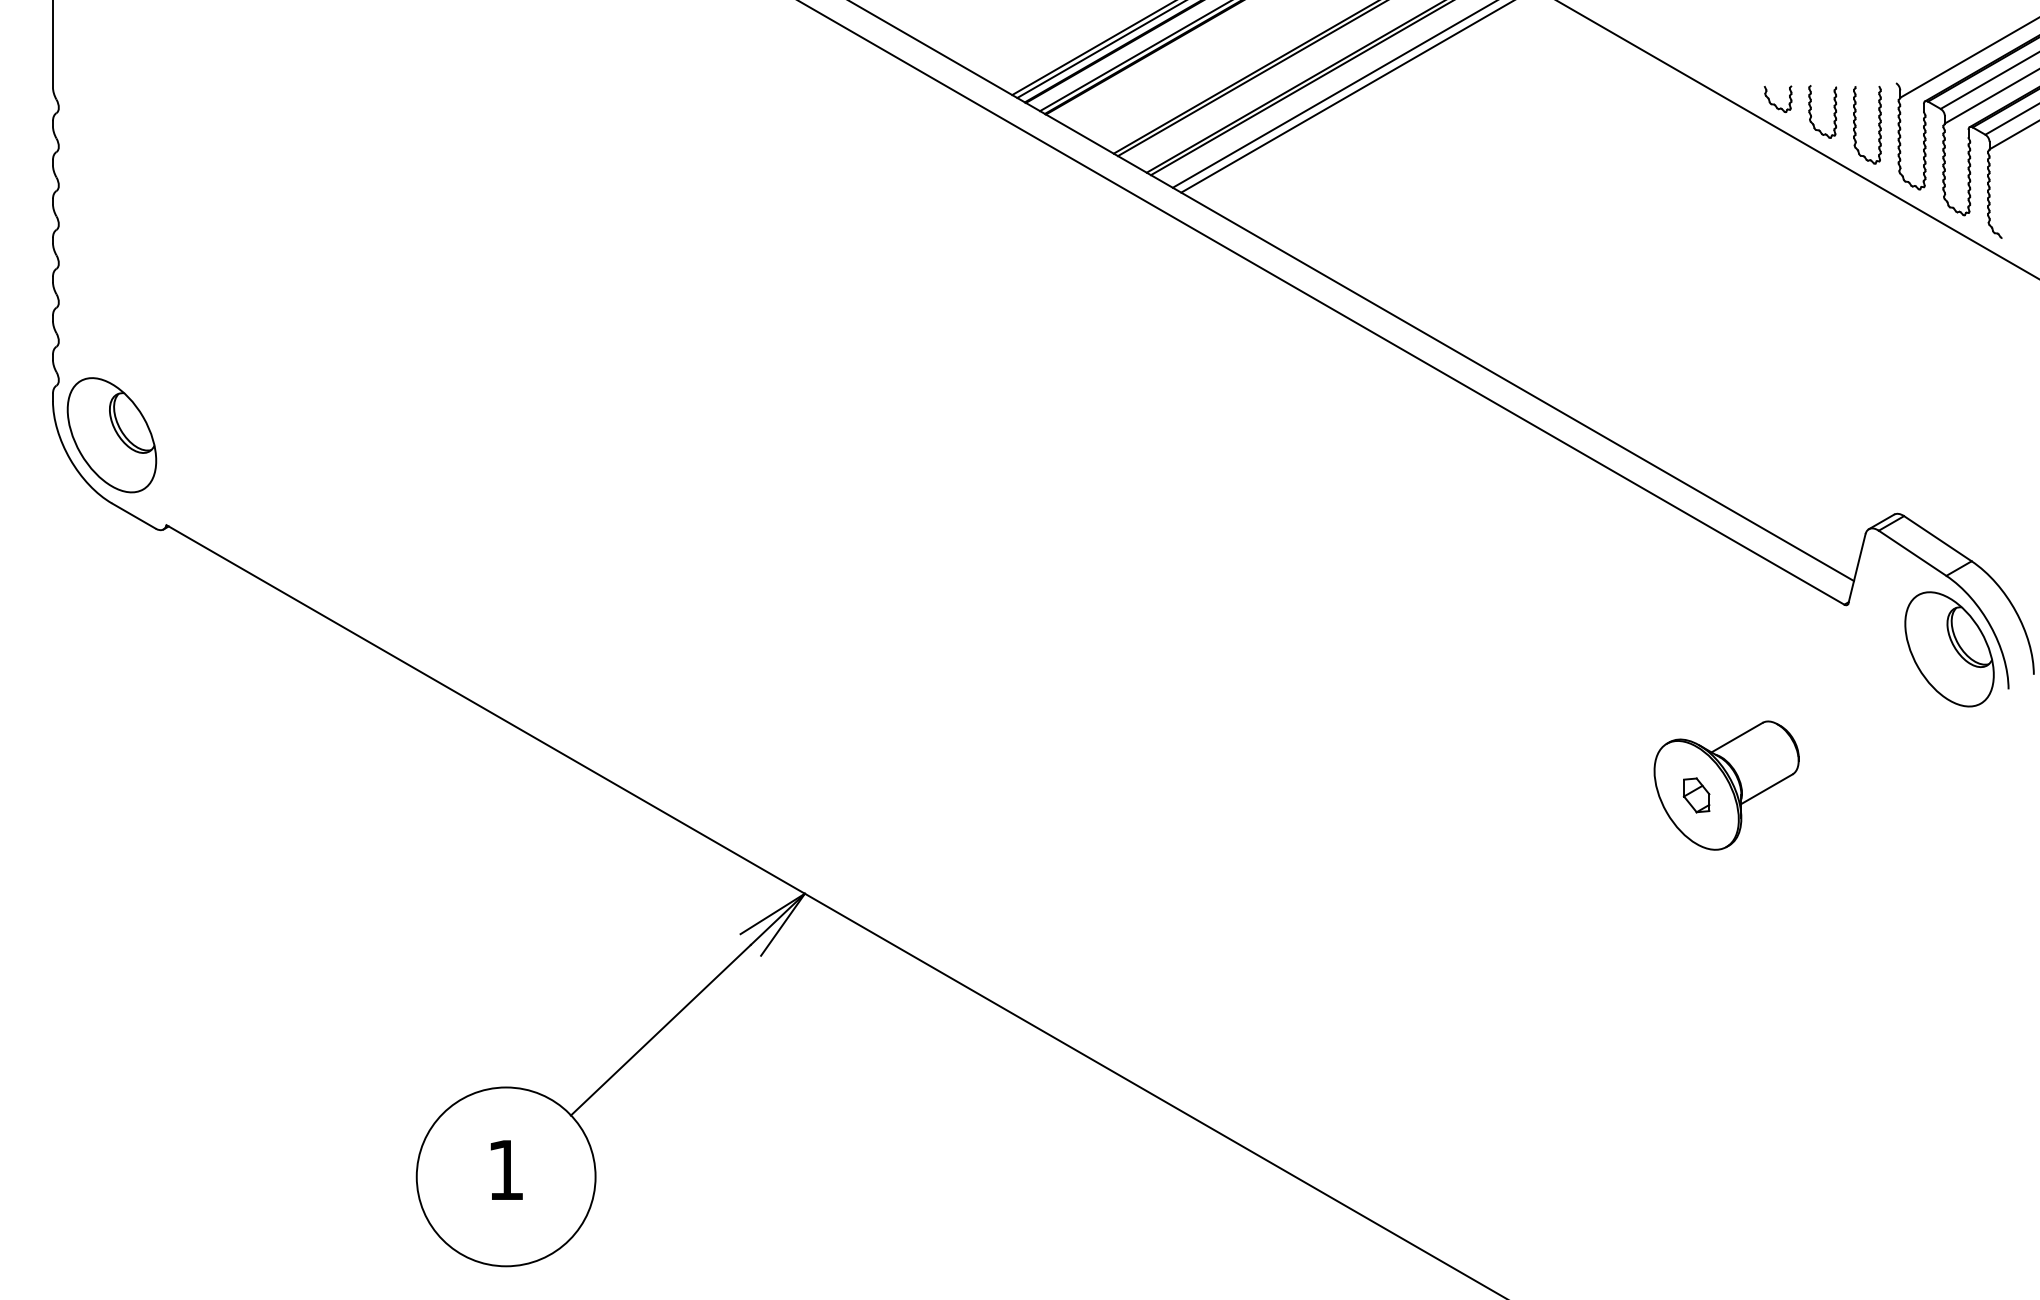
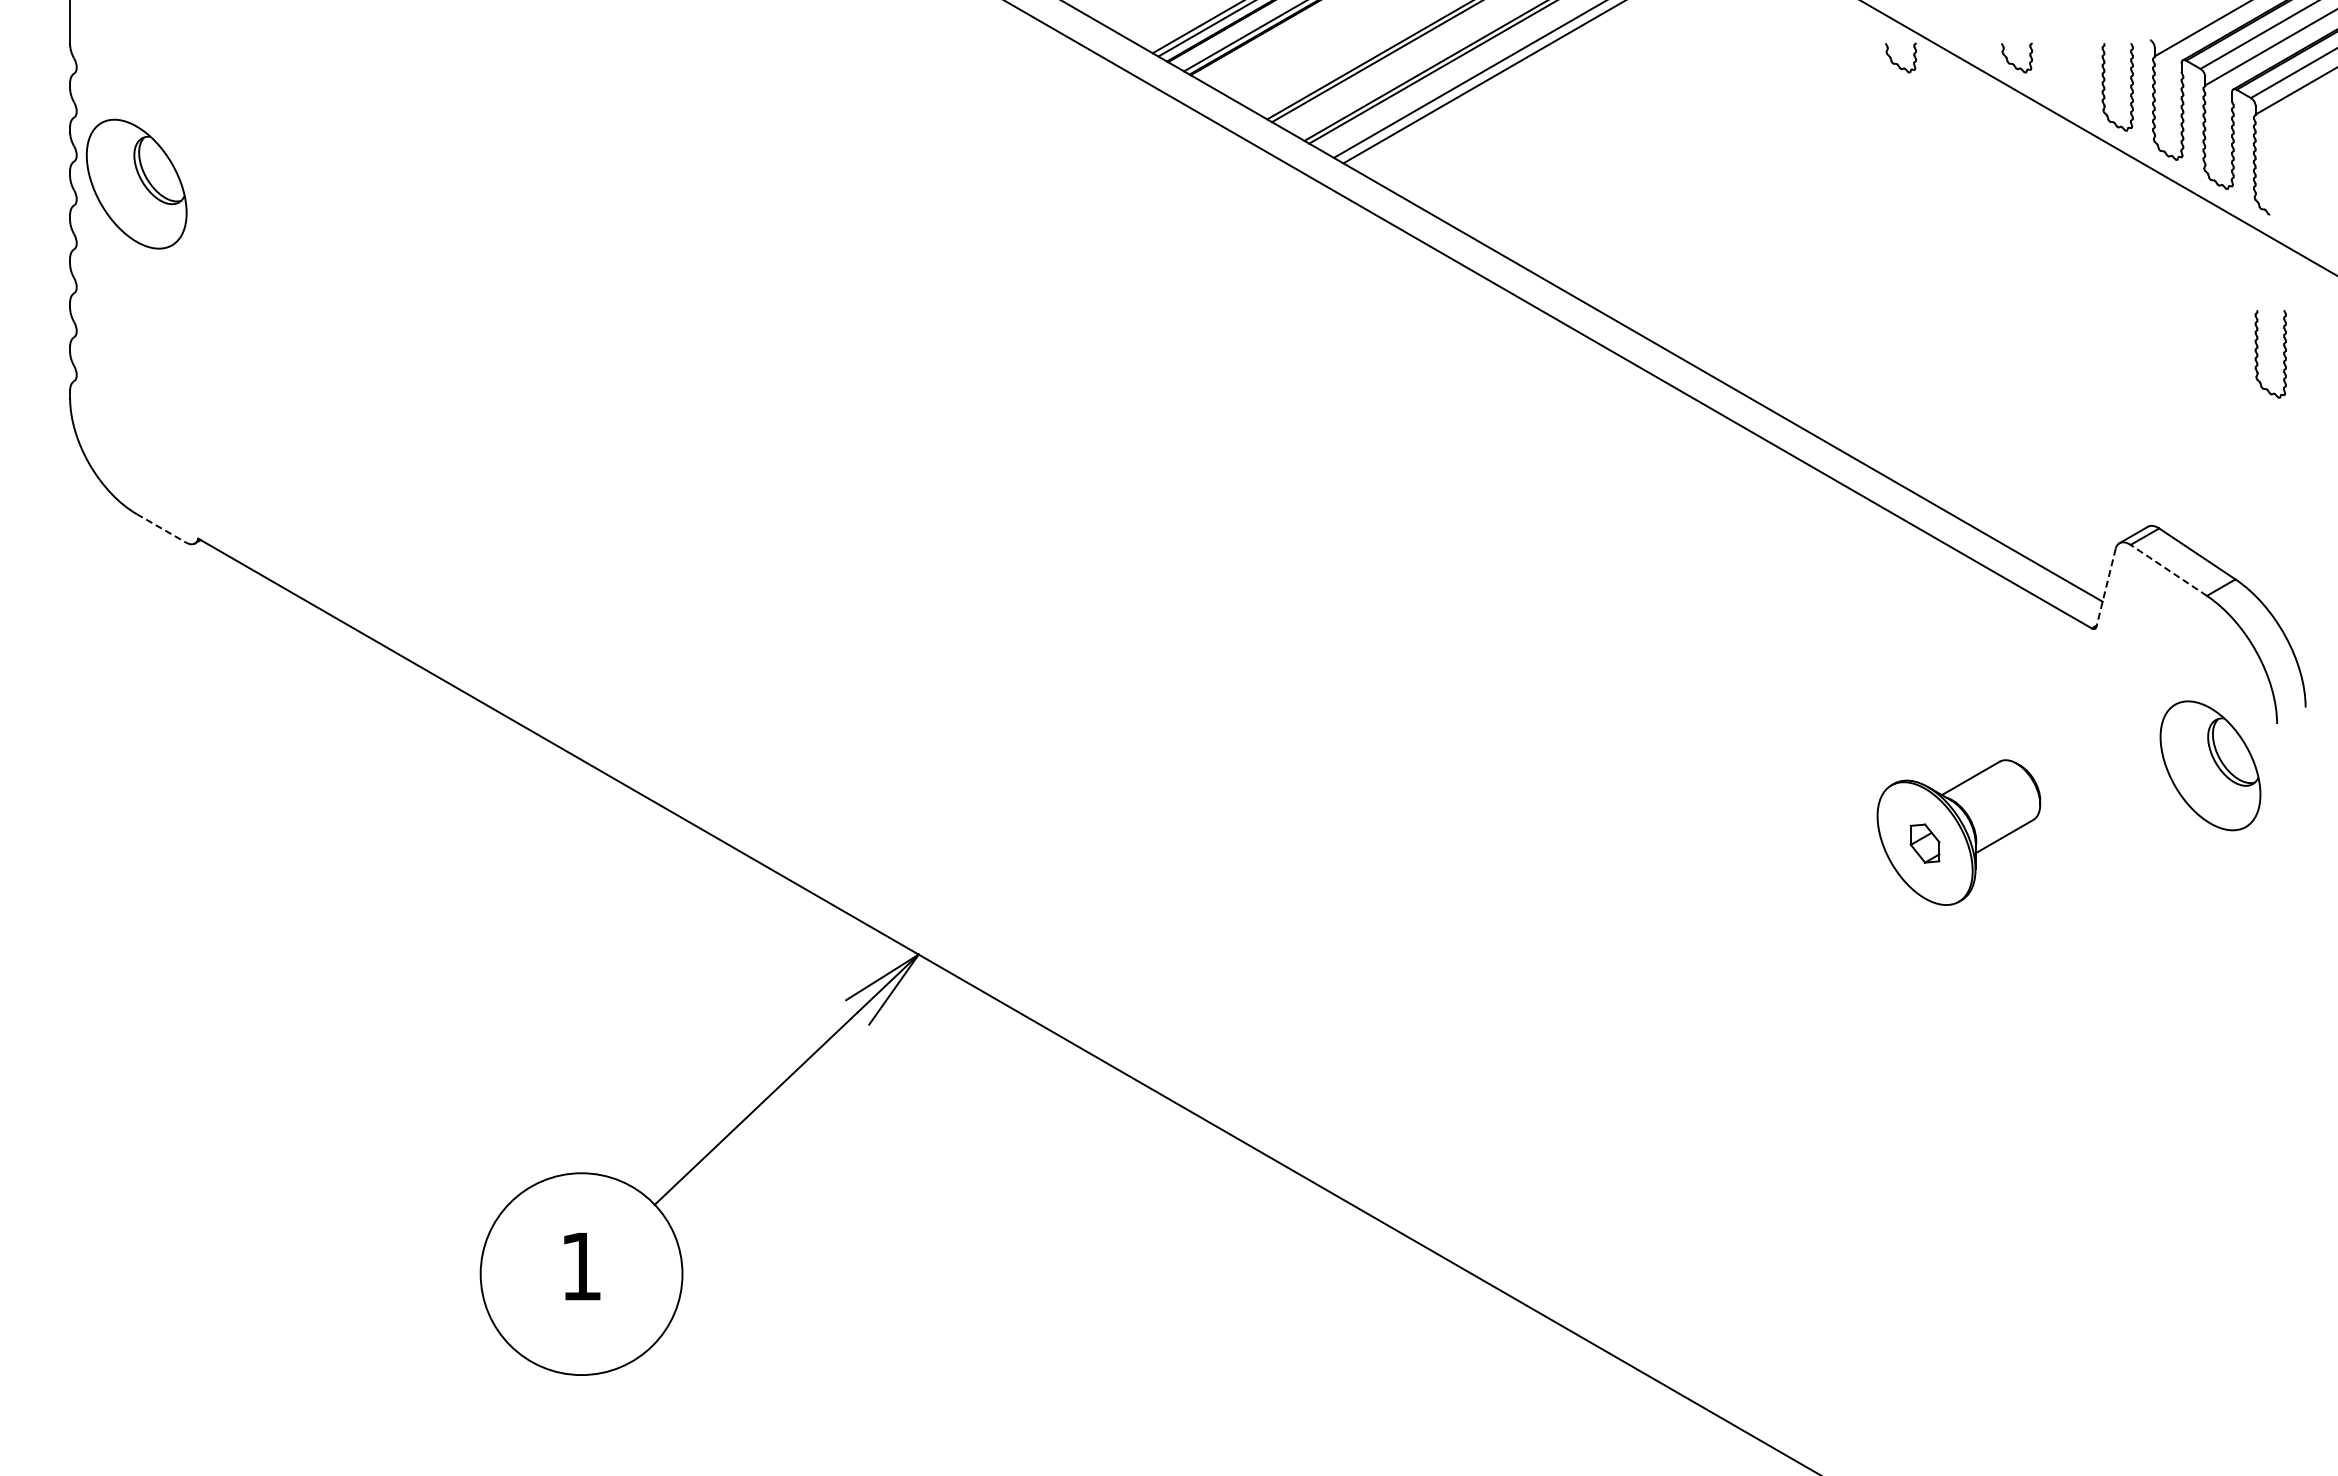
part: (1672, 104) -> (1897, 63), added
part: (1833, 113) -> (2079, 74), removed
part: (1992, 361) -> (2258, 354), added
part: (111, 434) -> (136, 183), moved
line: (133, 516) -> (161, 528), solid -> dashed
line: (1912, 553) -> (2168, 570), solid -> dashed
line: (1856, 569) -> (2105, 588), solid -> dashed
part: (1949, 649) -> (2210, 765), moved

